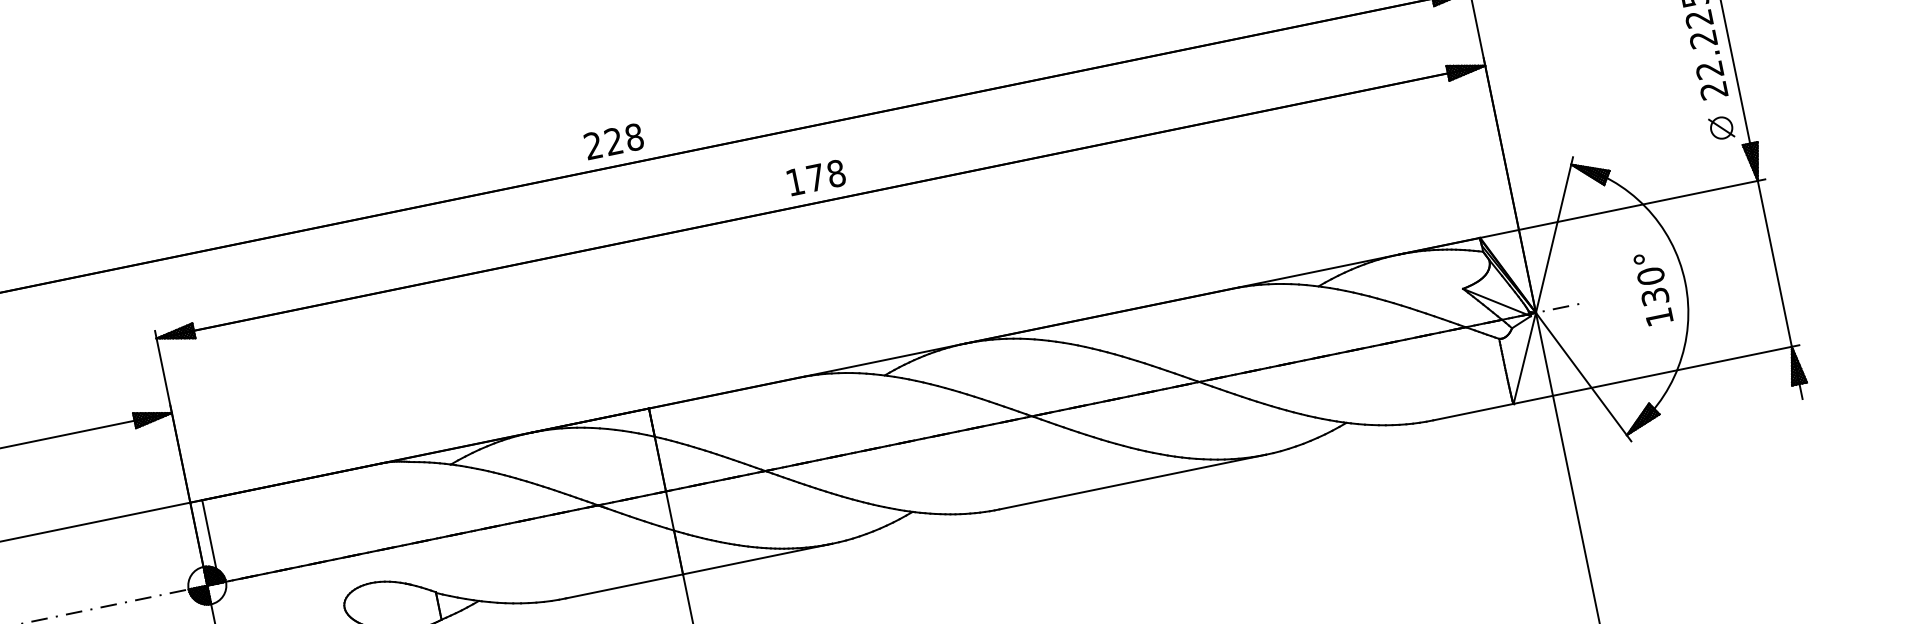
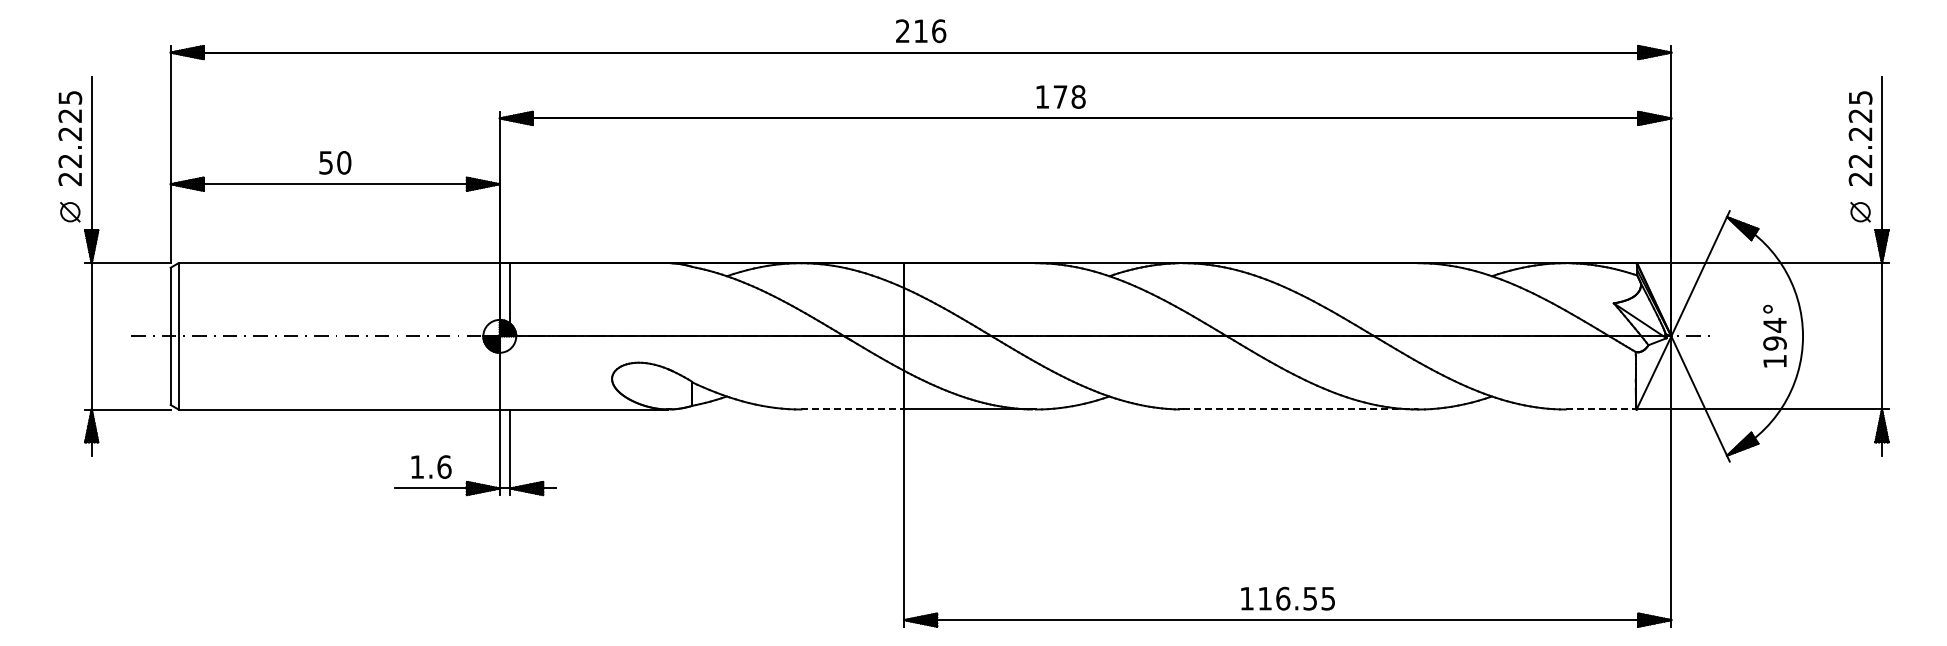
text: (624, 138) -> (930, 30), 228 -> 216
text: (815, 177) -> (1060, 96), moved
text: (1652, 286) -> (1774, 334), 130° -> 194°
line: (1473, 412) -> (1601, 409), solid -> dashed
line: (1132, 482) -> (1300, 409), solid -> dashed
line: (624, 586) -> (852, 409), solid -> dashed

